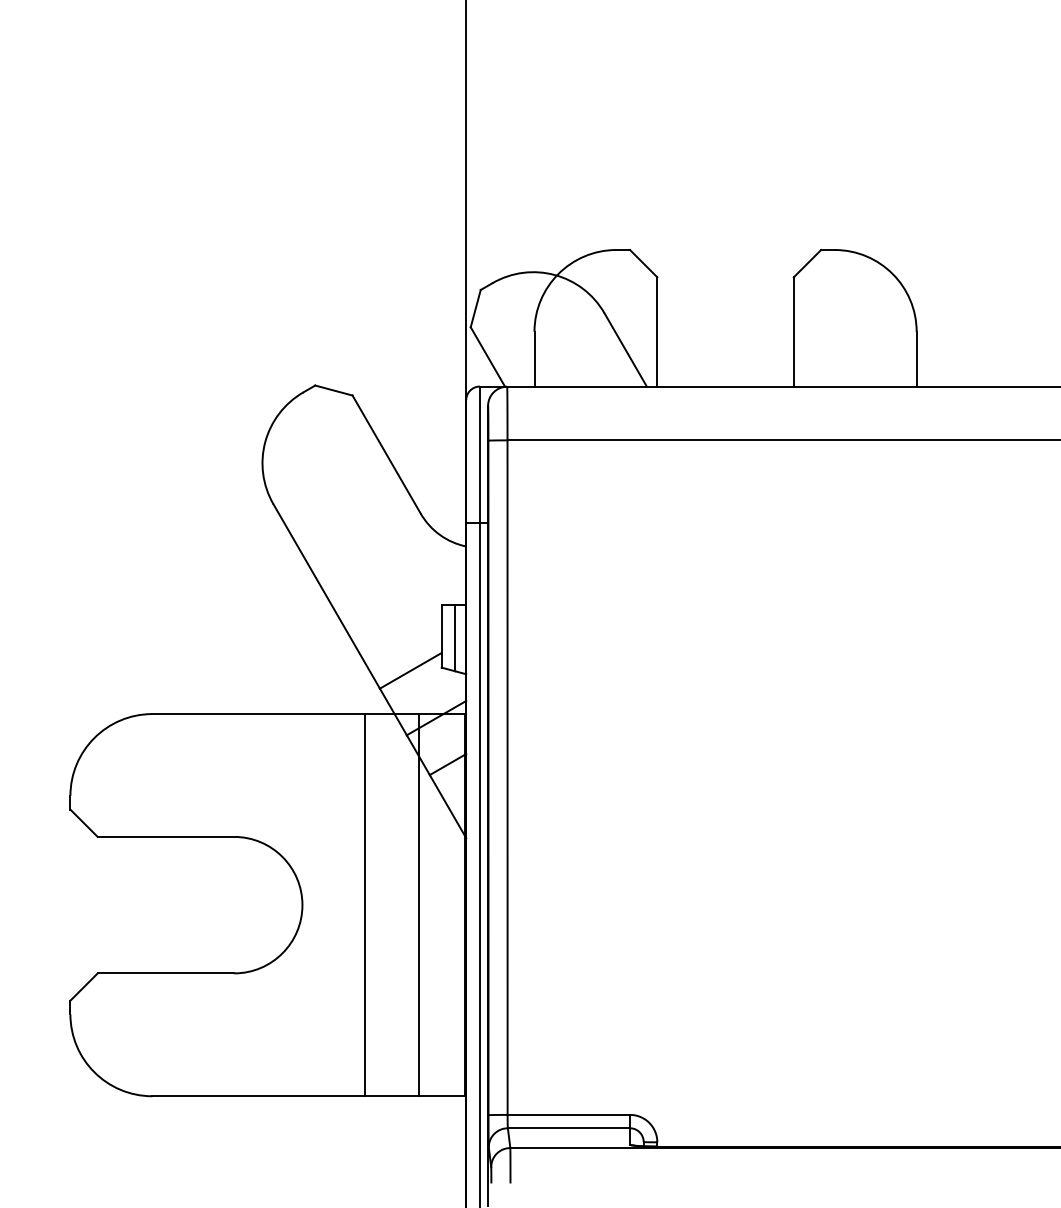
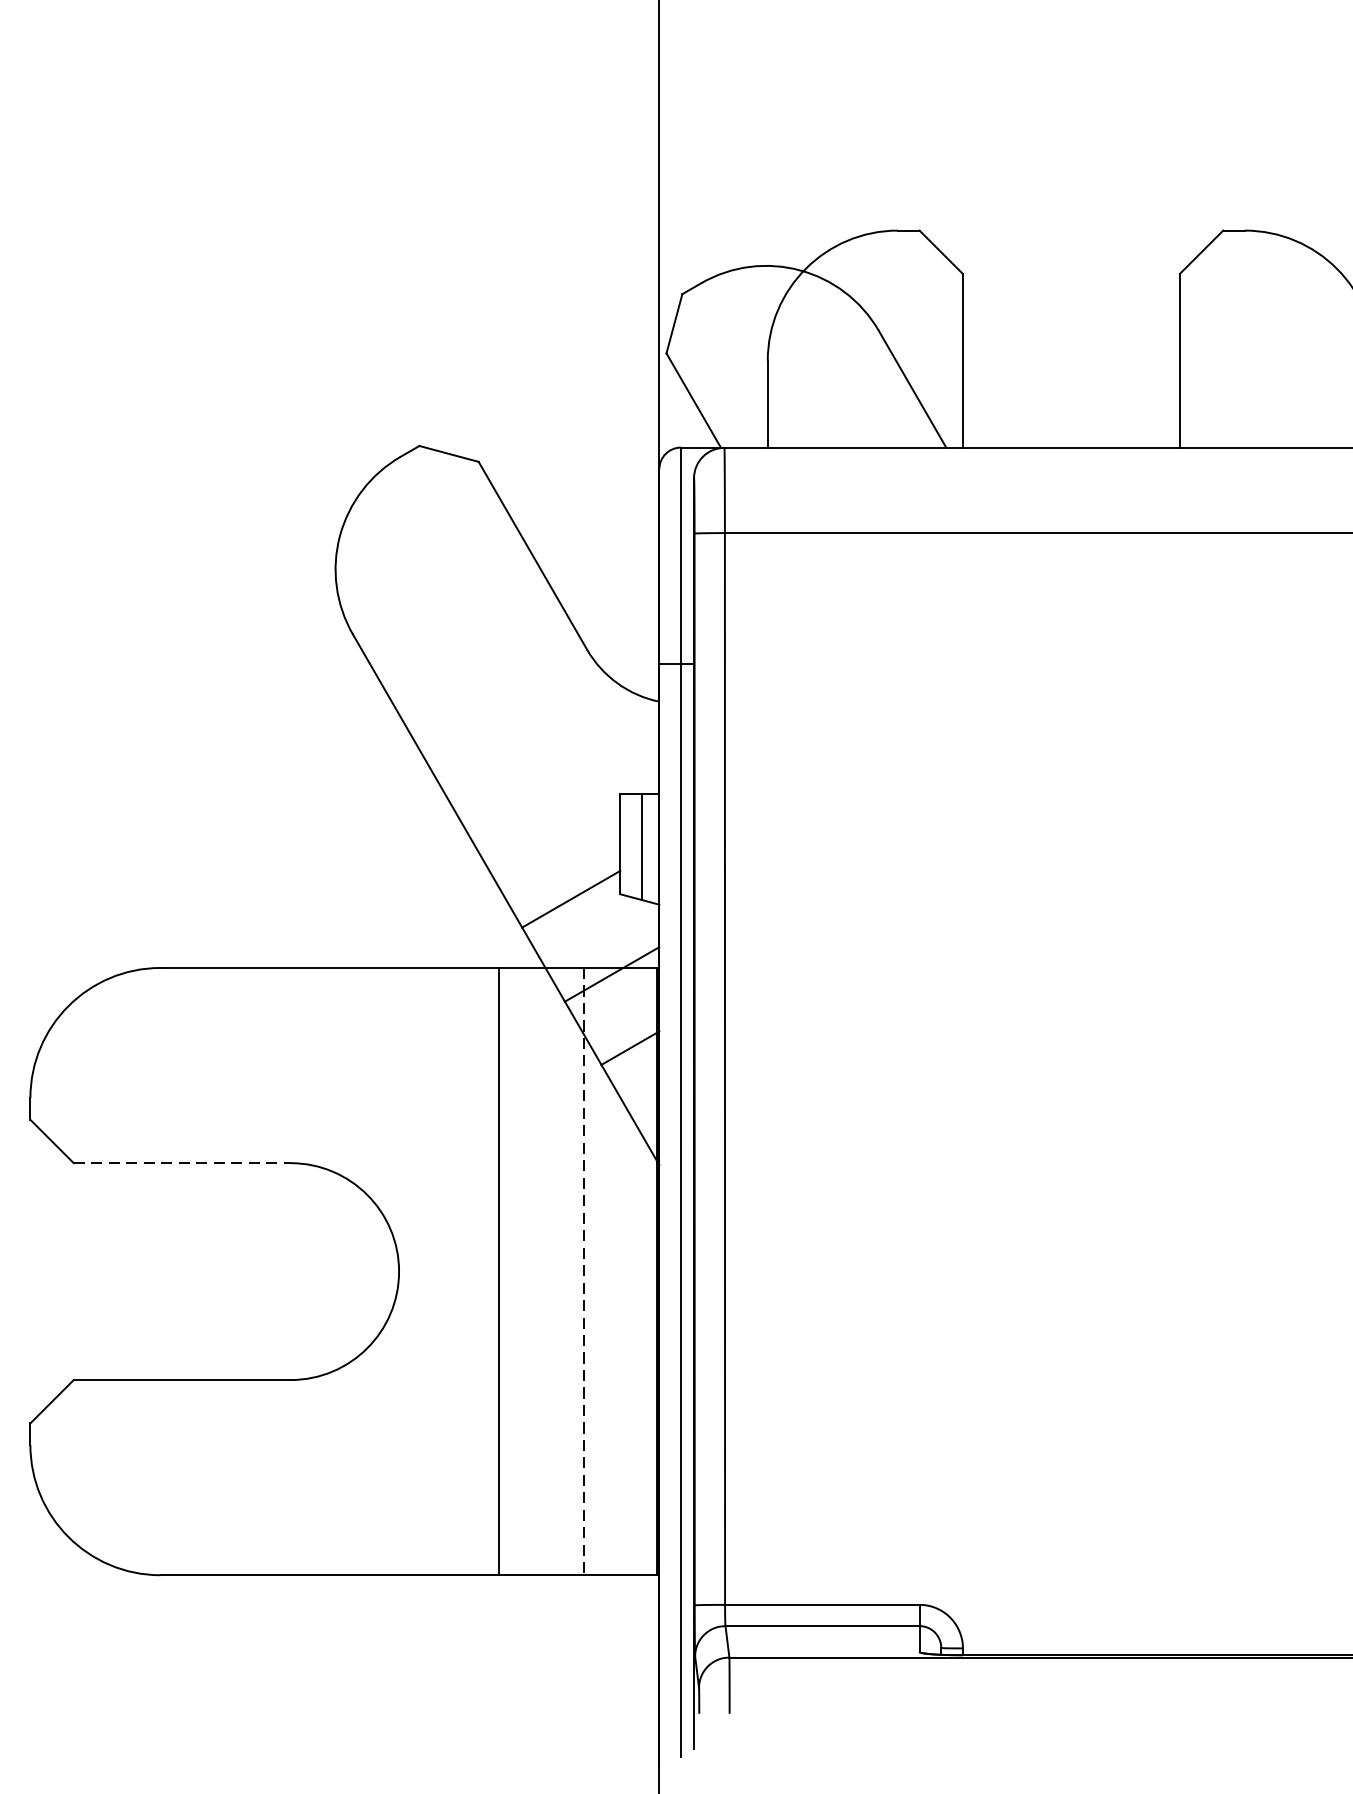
line: (166, 836) -> (183, 1162), solid -> dashed
line: (419, 905) -> (585, 1272), solid -> dashed

